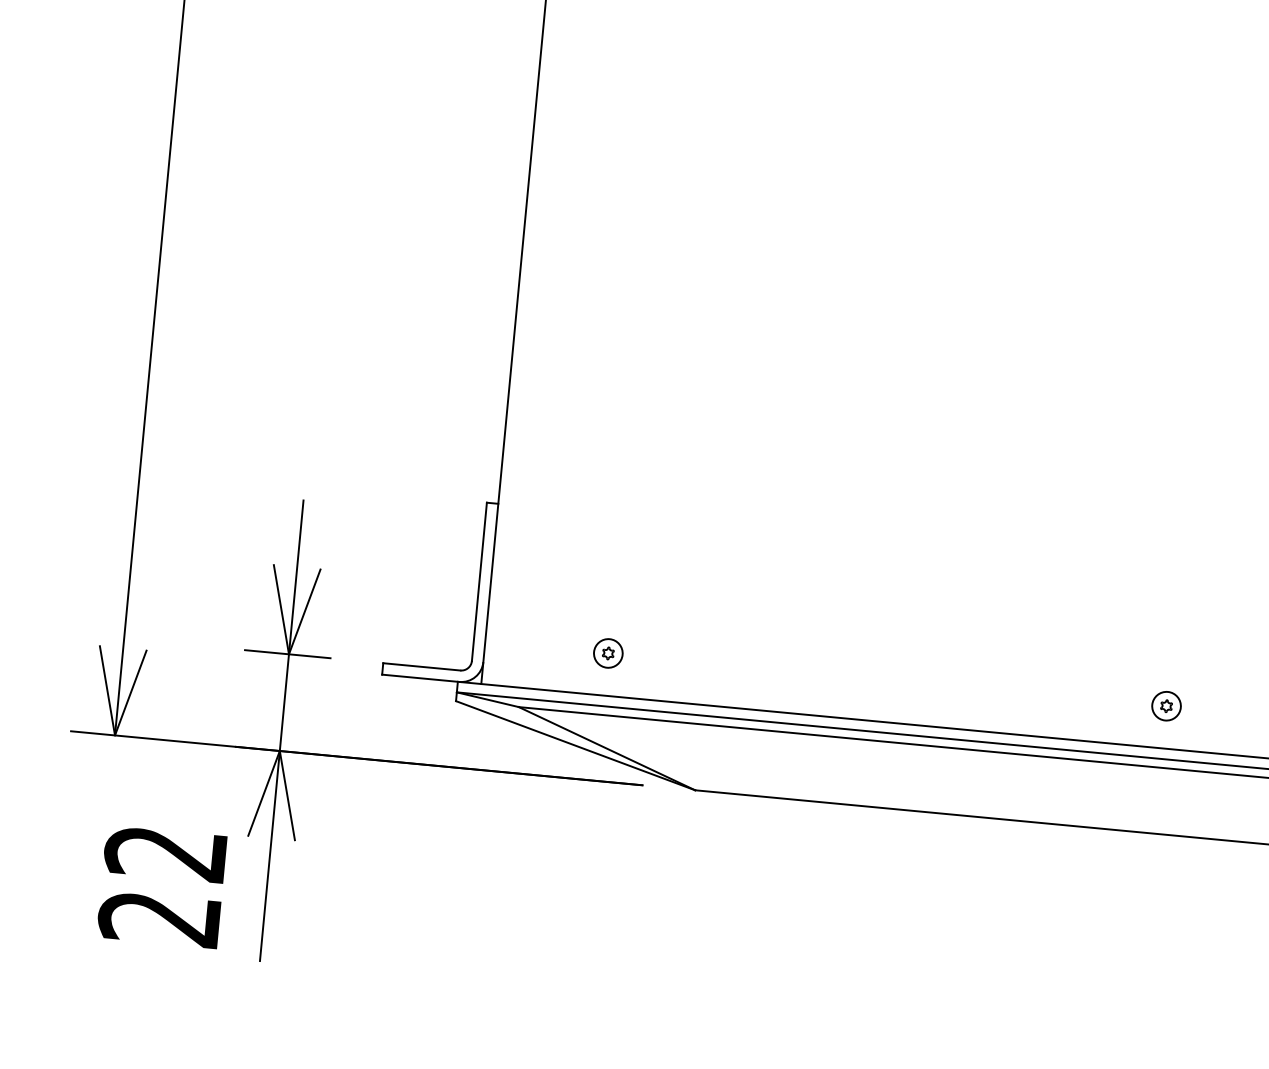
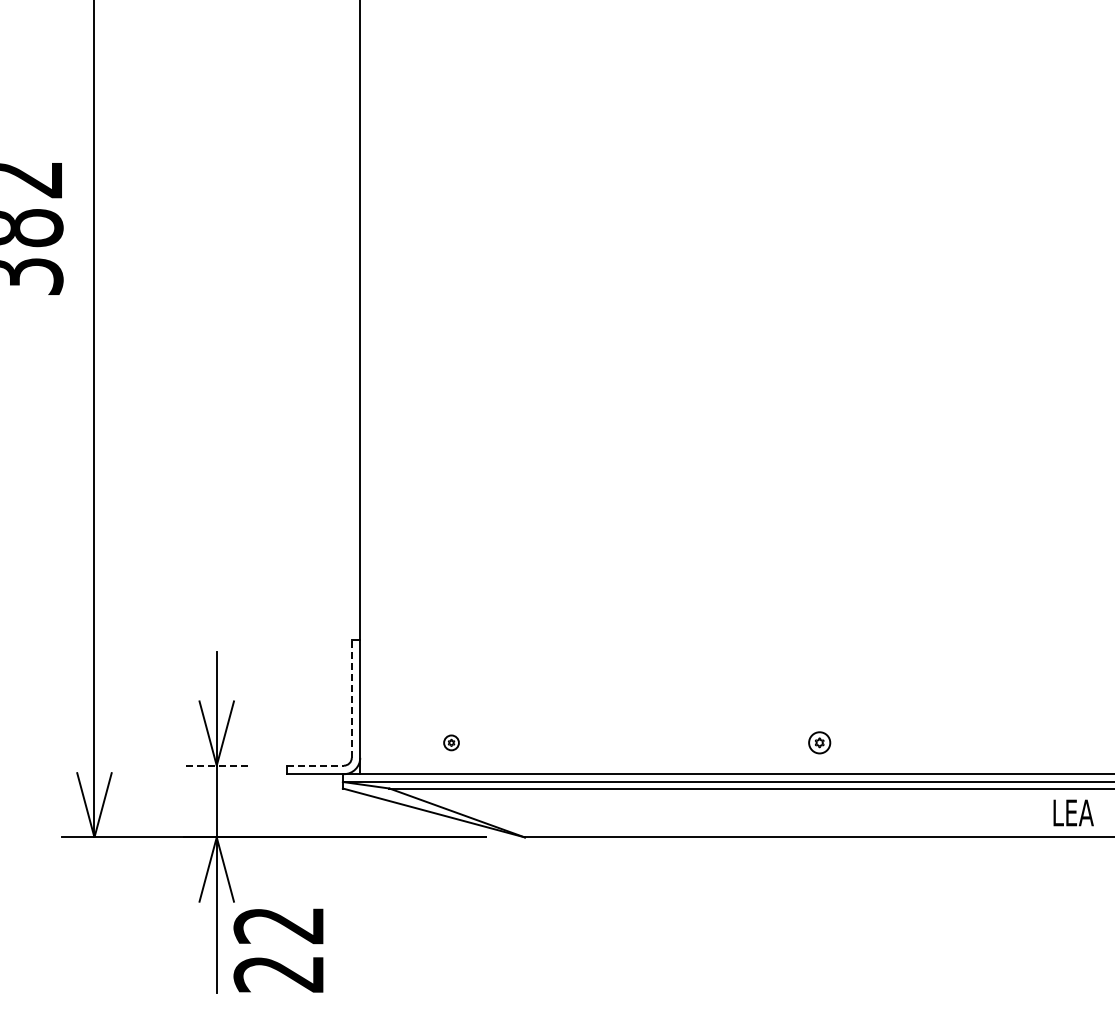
line: (479, 582) -> (351, 699), solid -> dashed
part: (608, 652) -> (451, 742), size x0.7
line: (287, 653) -> (215, 765), solid -> dashed
line: (422, 666) -> (315, 765), solid -> dashed
part: (1166, 705) -> (819, 742), moved
text: (161, 886) -> (278, 950), moved

